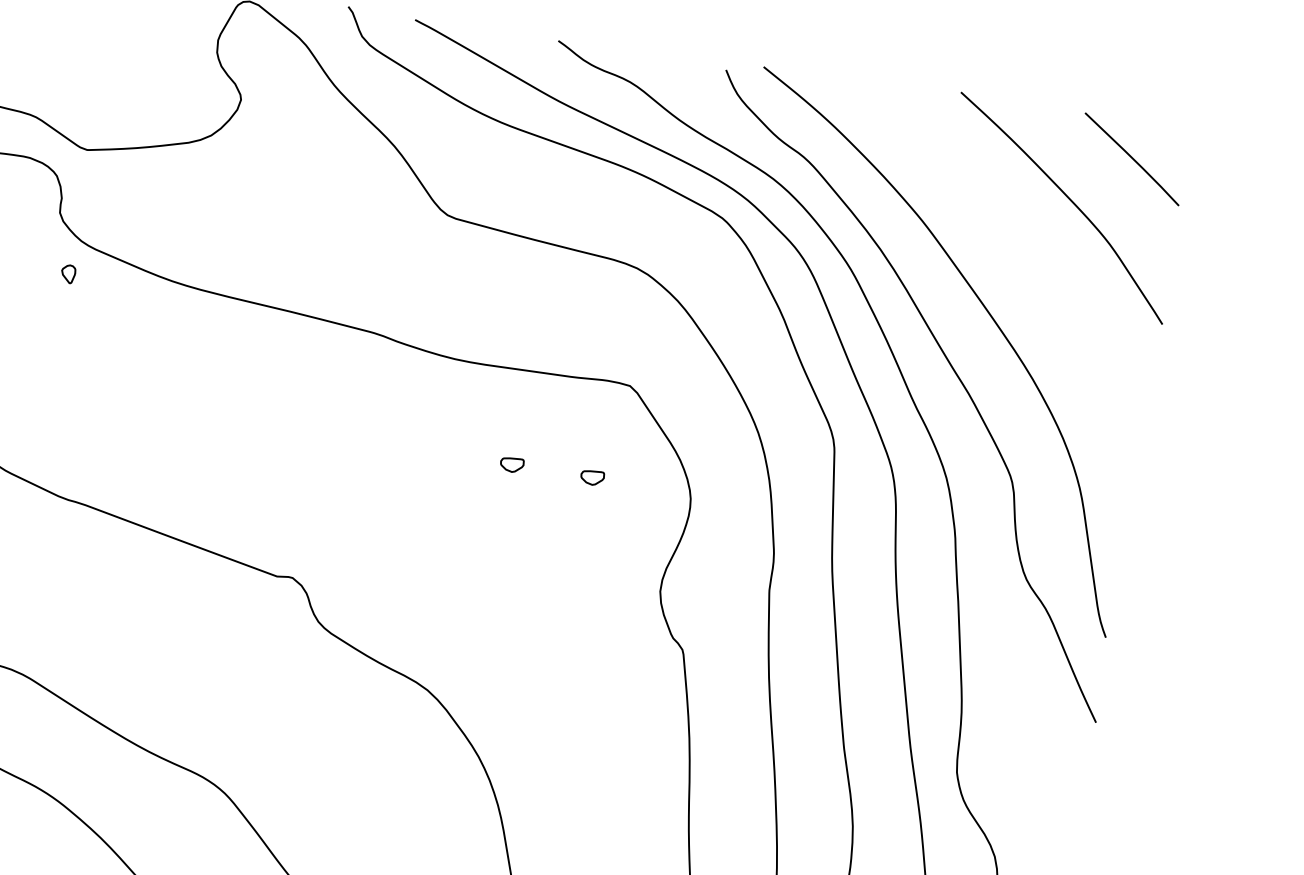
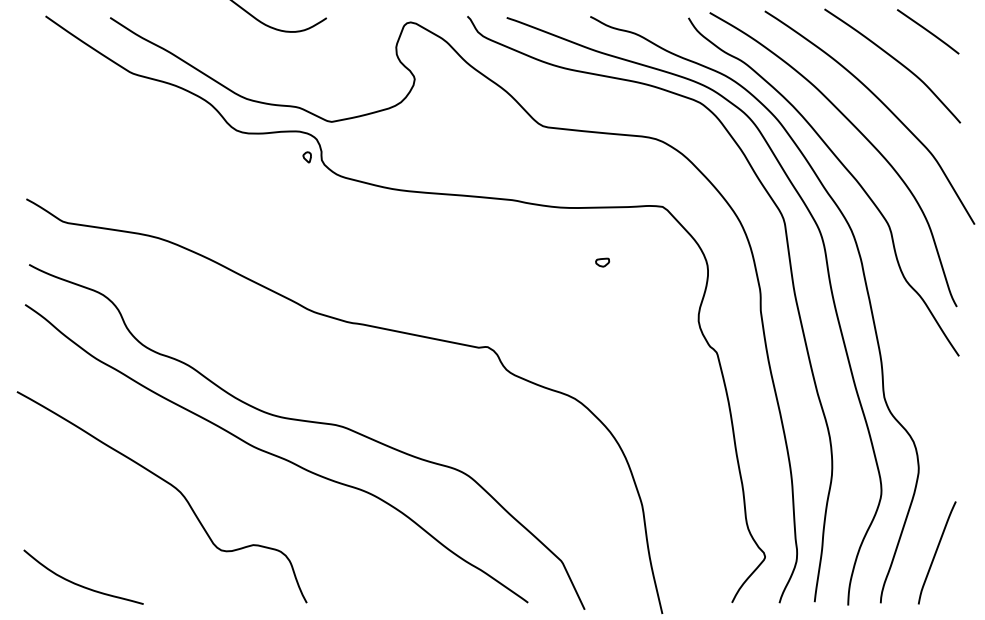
curve: (1034, 271) -> (882, 104), added
part: (67, 274) -> (306, 157), moved
part: (592, 477) -> (649, 262), removed

